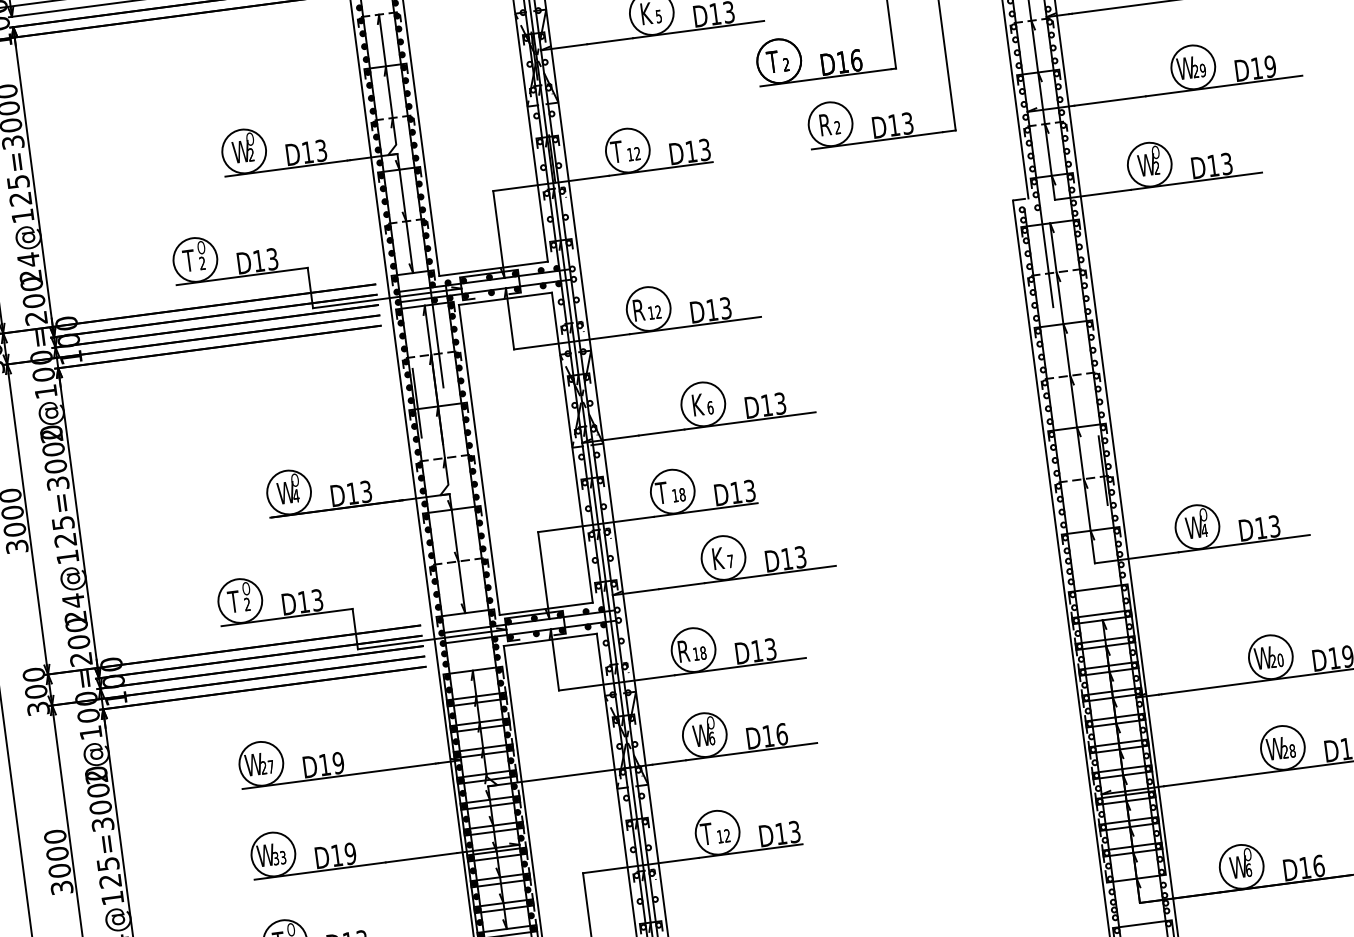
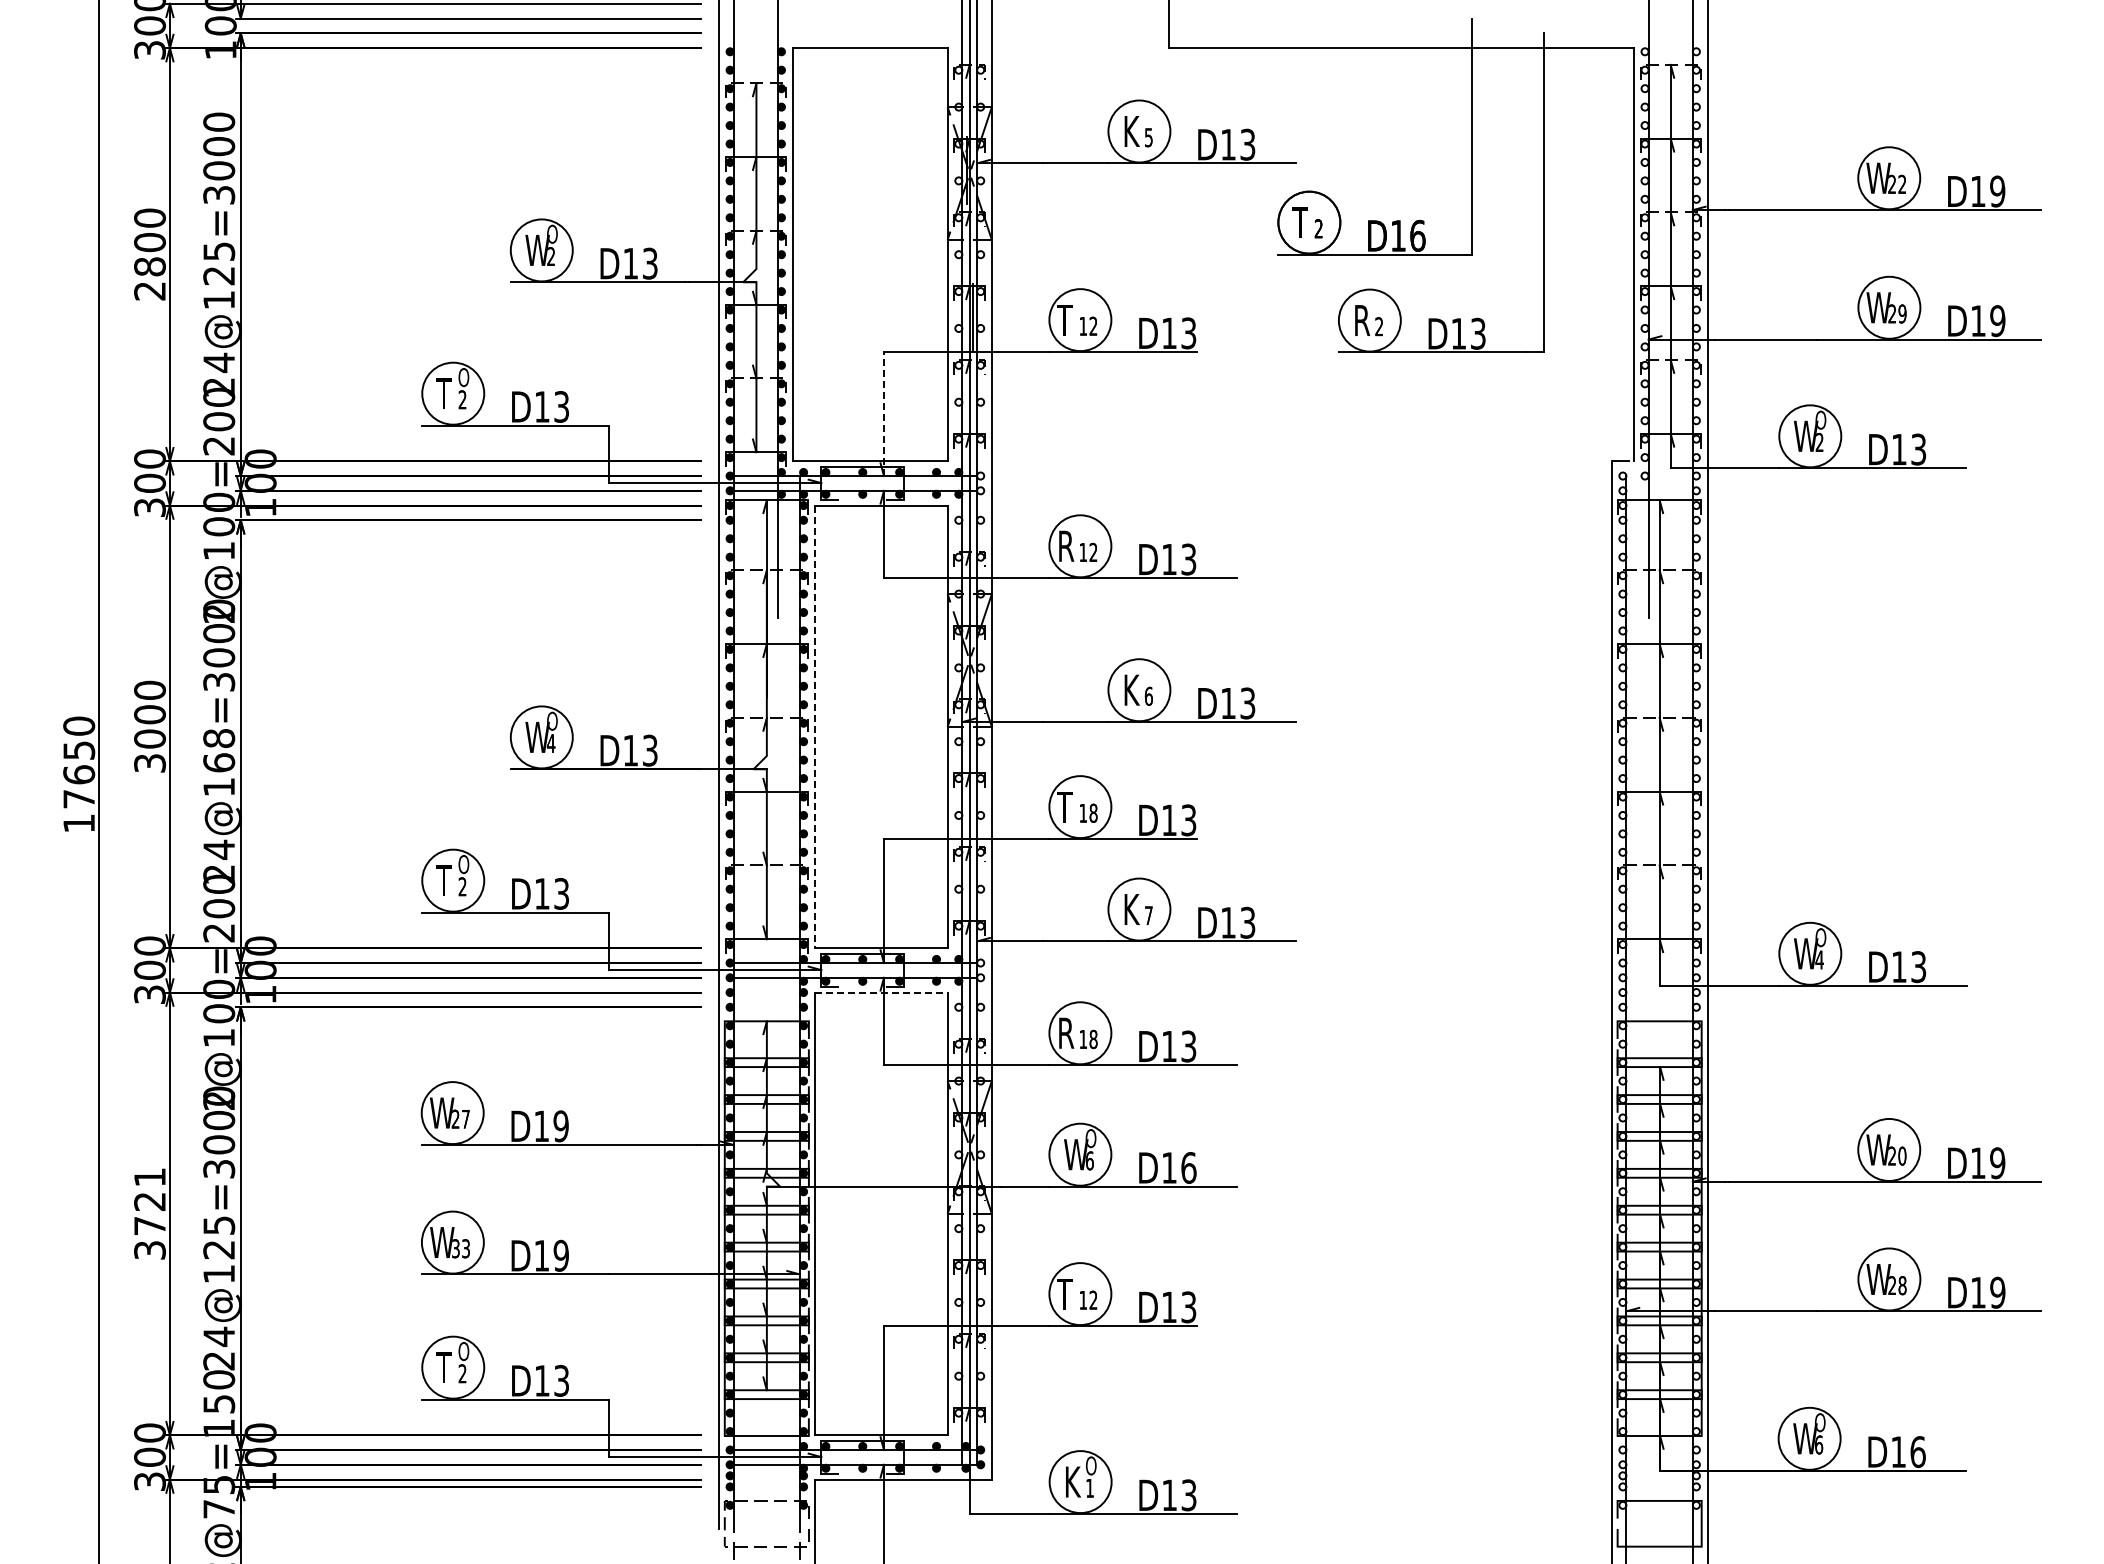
line: (499, 234) -> (884, 413), solid -> dashed
line: (417, 403) -> (738, 635), removed
line: (479, 460) -> (814, 727), solid -> dashed
line: (1103, 470) -> (1688, 857), removed
text: (64, 531) -> (219, 750), 24@125=3000 -> 24@168=3000
line: (550, 639) -> (881, 992), solid -> dashed
text: (57, 853) -> (149, 1201), 3000 -> 3721

